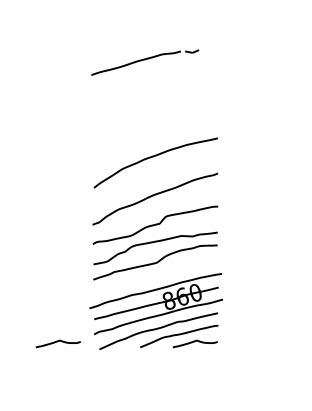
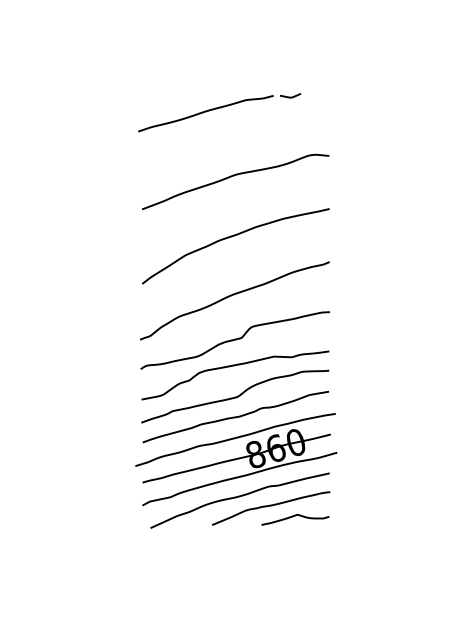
part: (145, 62) -> (220, 112), moved
curve: (154, 117) -> (233, 177), added
curve: (155, 275) -> (235, 416), added
curve: (57, 342) -> (87, 517), removed

